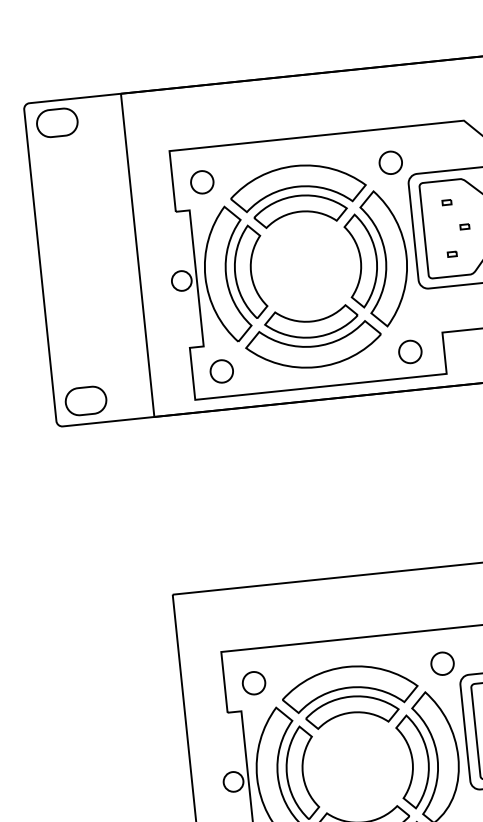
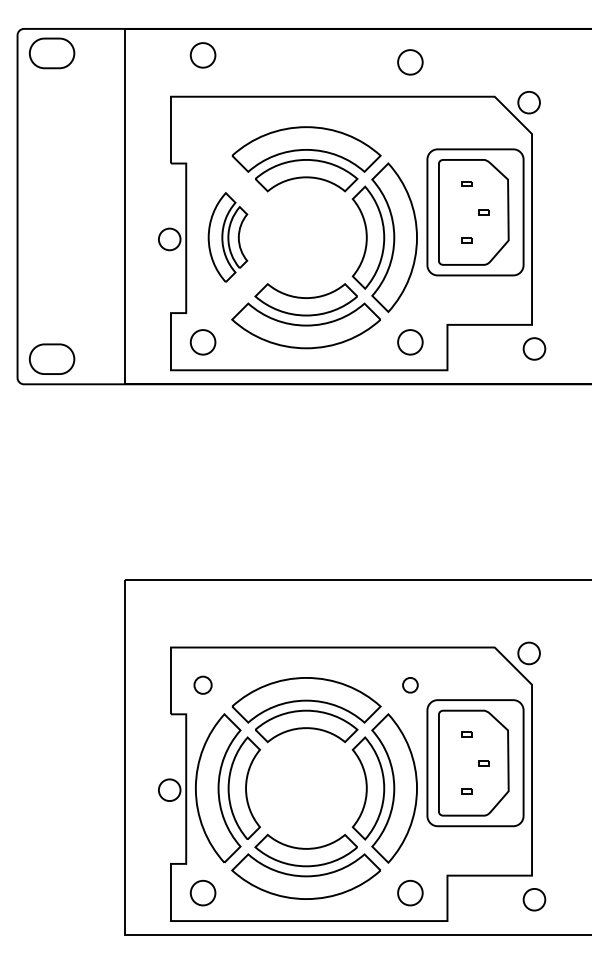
part: (390, 162) -> (410, 62), moved
part: (201, 182) -> (202, 55), moved
part: (234, 273) -> (227, 237), size x0.6
part: (442, 664) -> (410, 685), size x0.6
part: (253, 683) -> (202, 685), size x0.7

